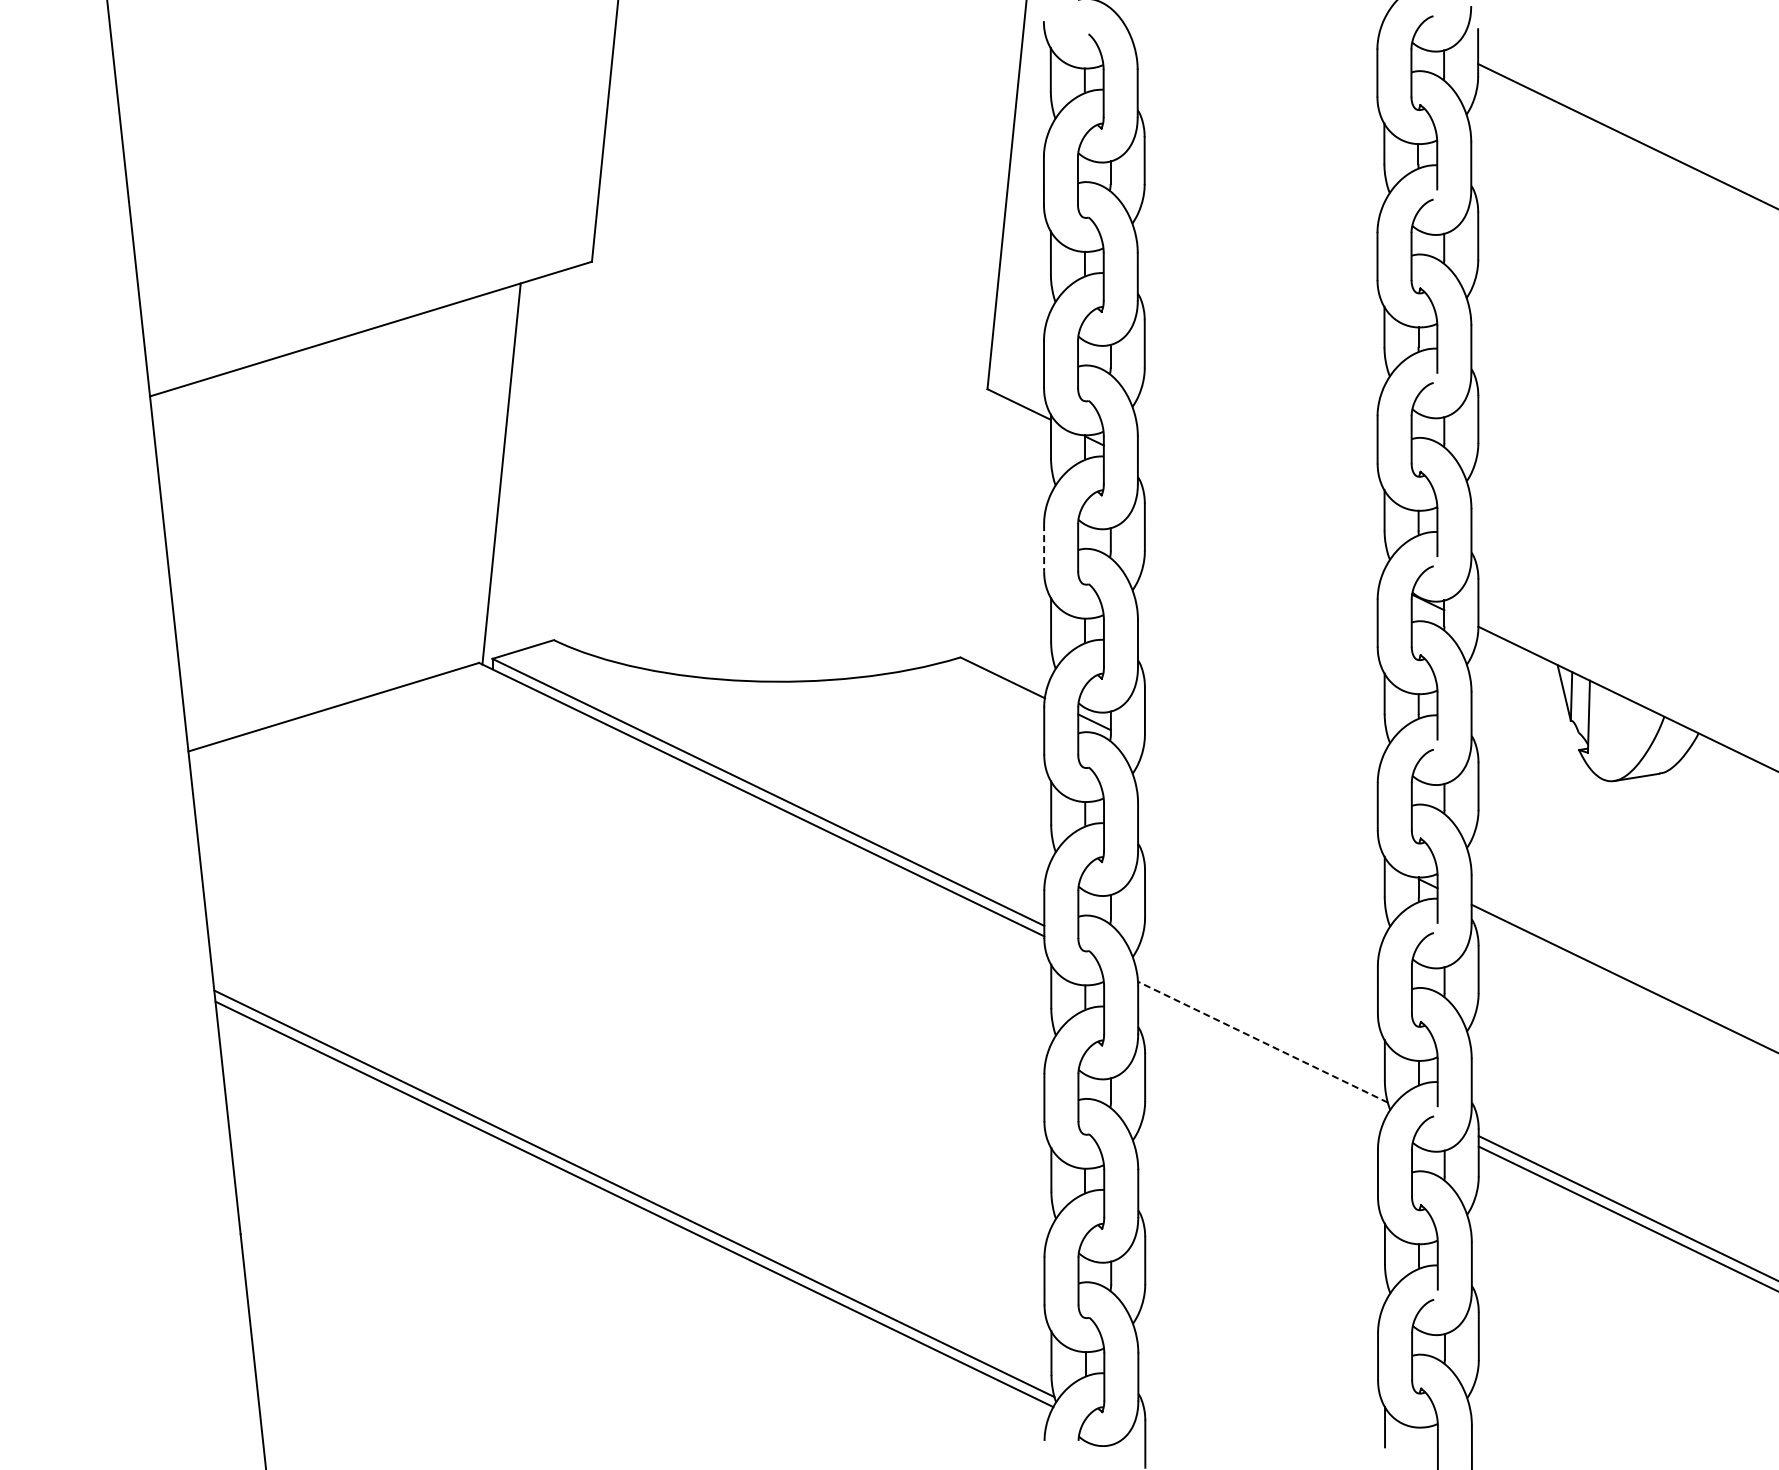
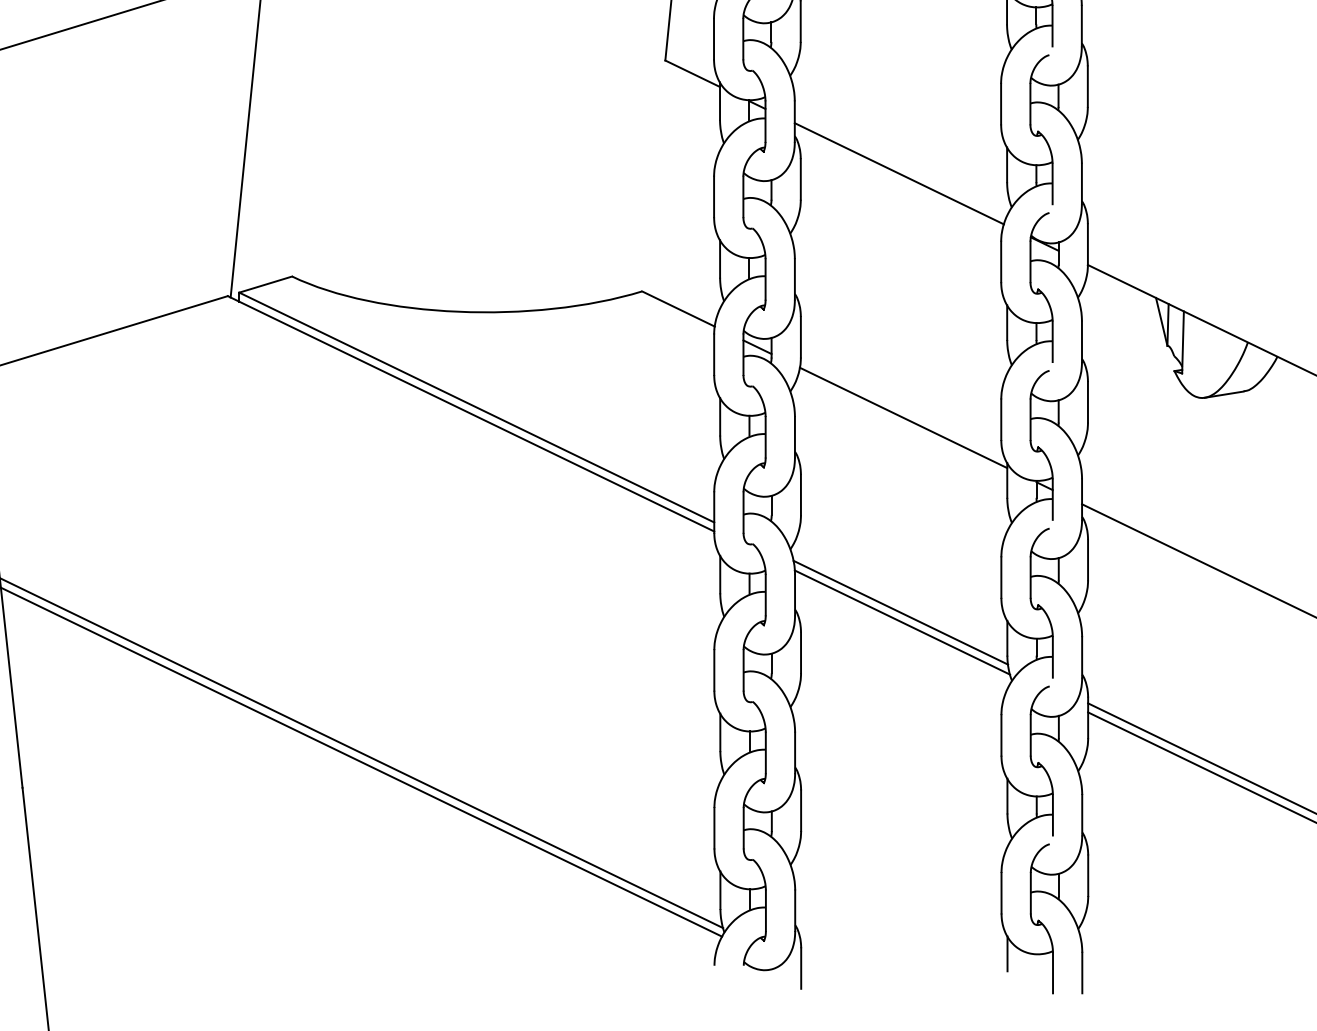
line: (1258, 520) -> (898, 173), added
line: (1044, 547) -> (714, 196), dashed -> solid
line: (1263, 804) -> (902, 417), added
line: (1260, 1030) -> (900, 612), added
line: (1263, 1042) -> (902, 622), dashed -> solid

